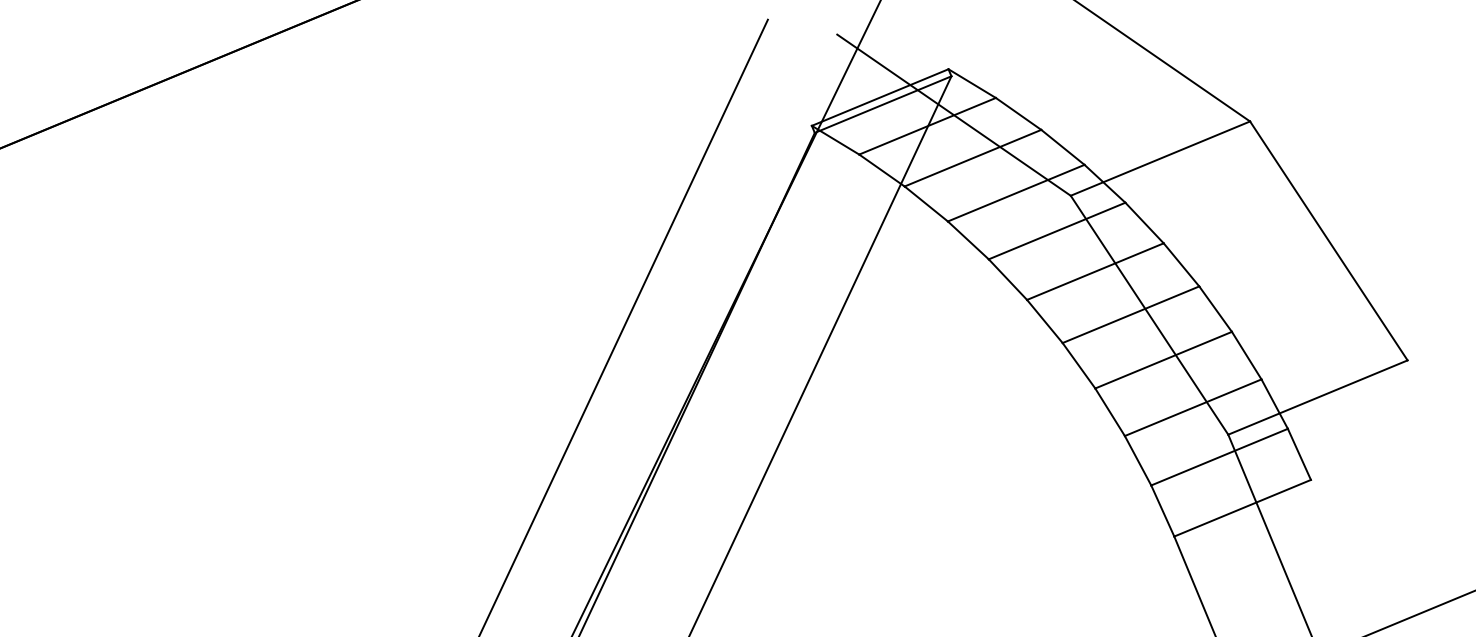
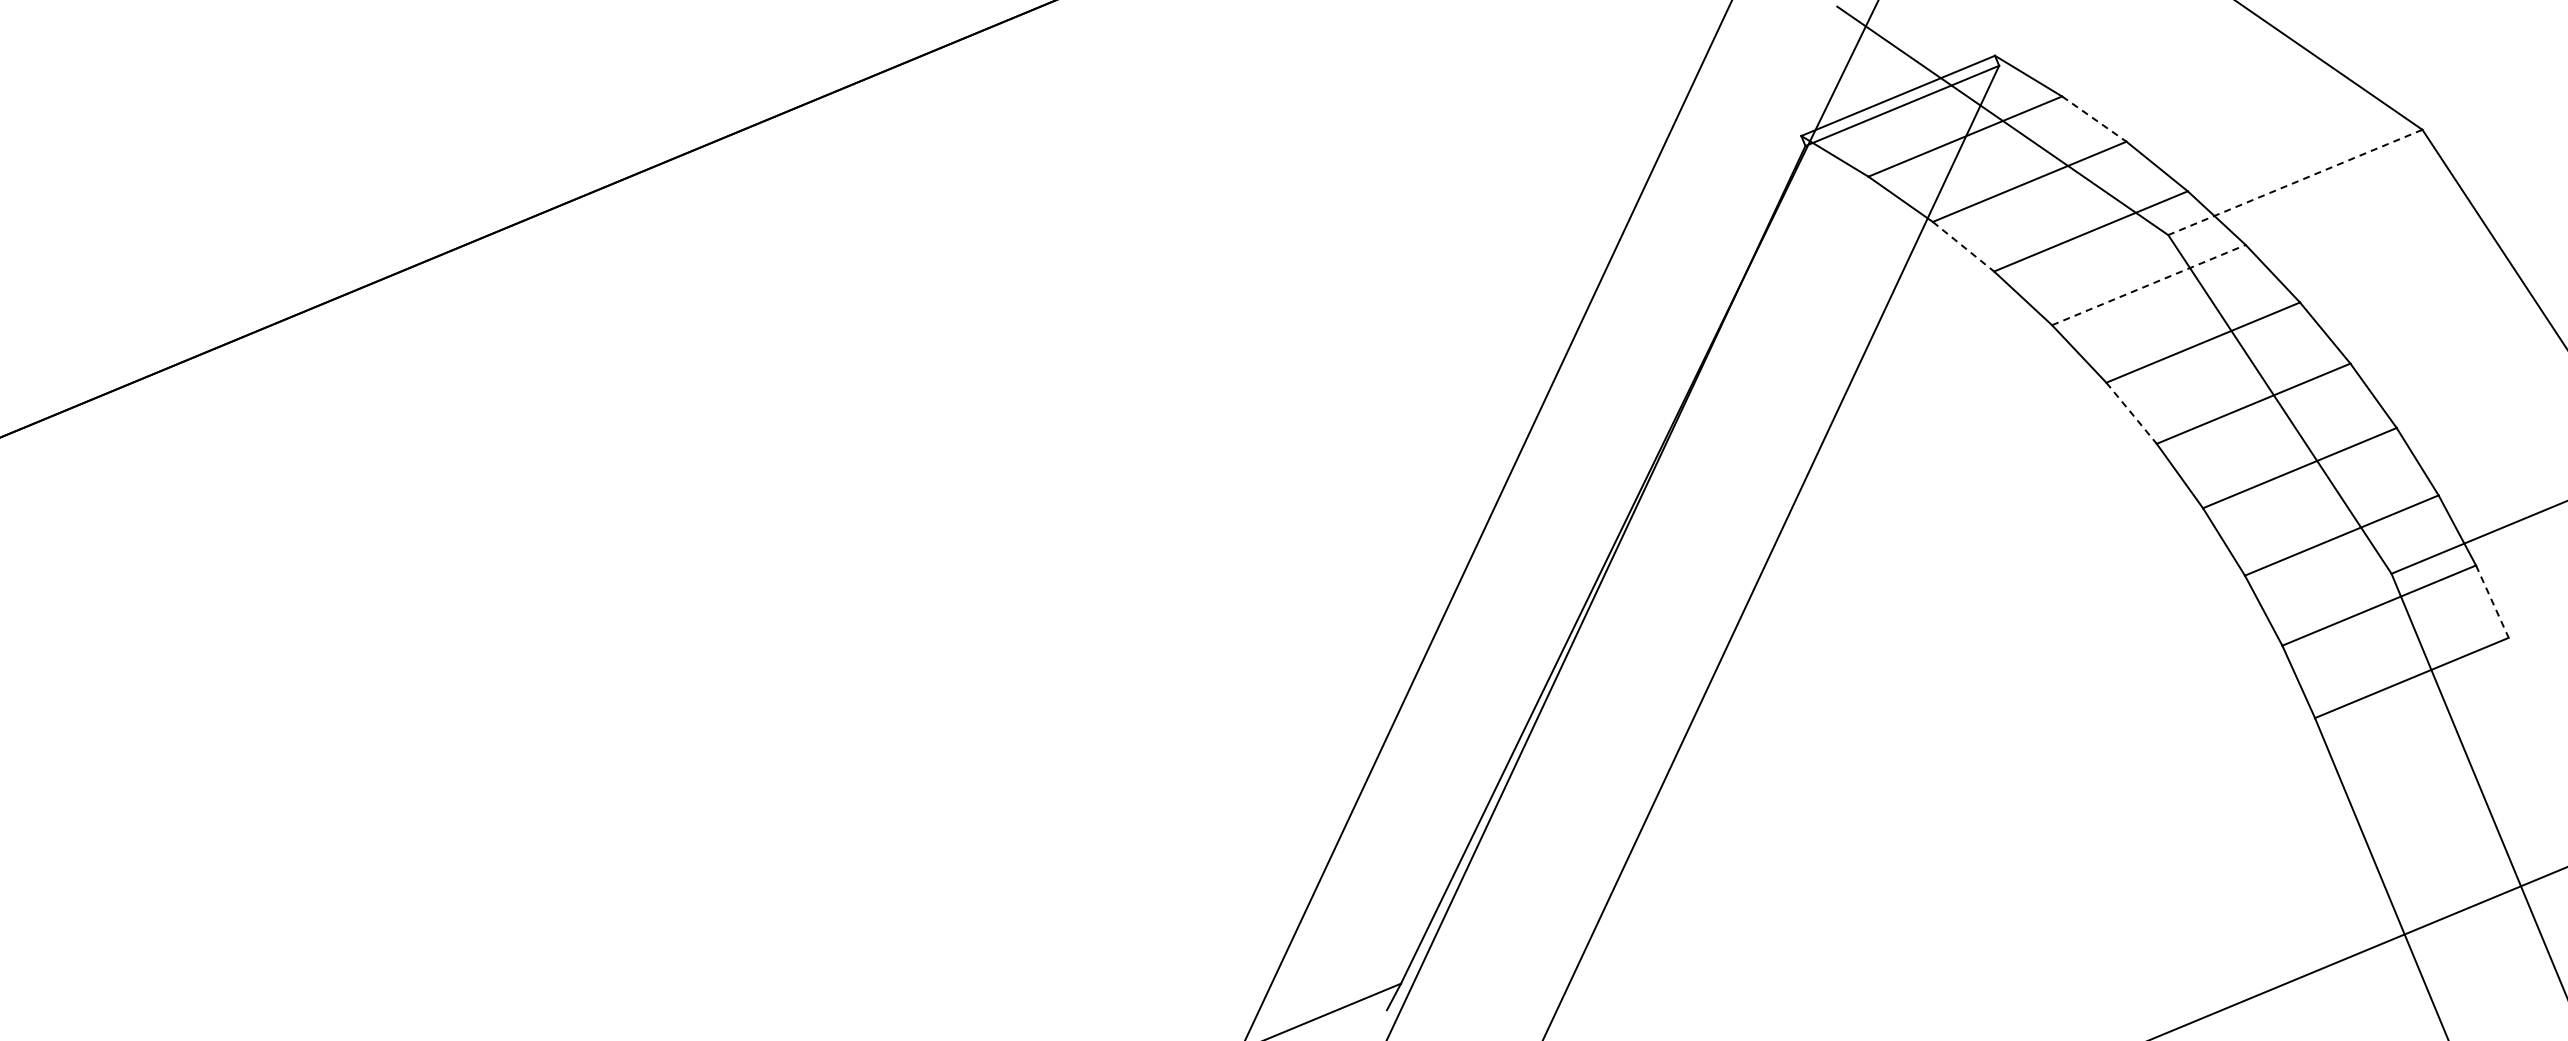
line: (1018, 114) -> (2094, 119), solid -> dashed
line: (1160, 158) -> (2295, 182), solid -> dashed
line: (926, 204) -> (1963, 247), solid -> dashed
line: (1056, 231) -> (2148, 285), solid -> dashed
line: (1044, 321) -> (2131, 413), solid -> dashed
line: (1299, 454) -> (2492, 601), solid -> dashed

